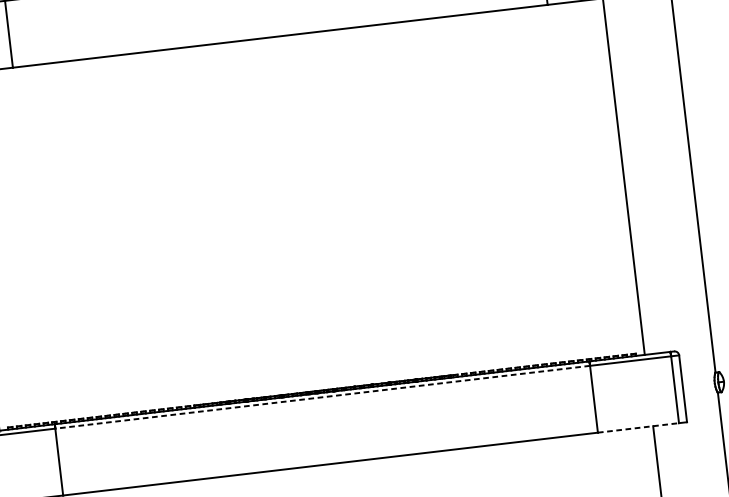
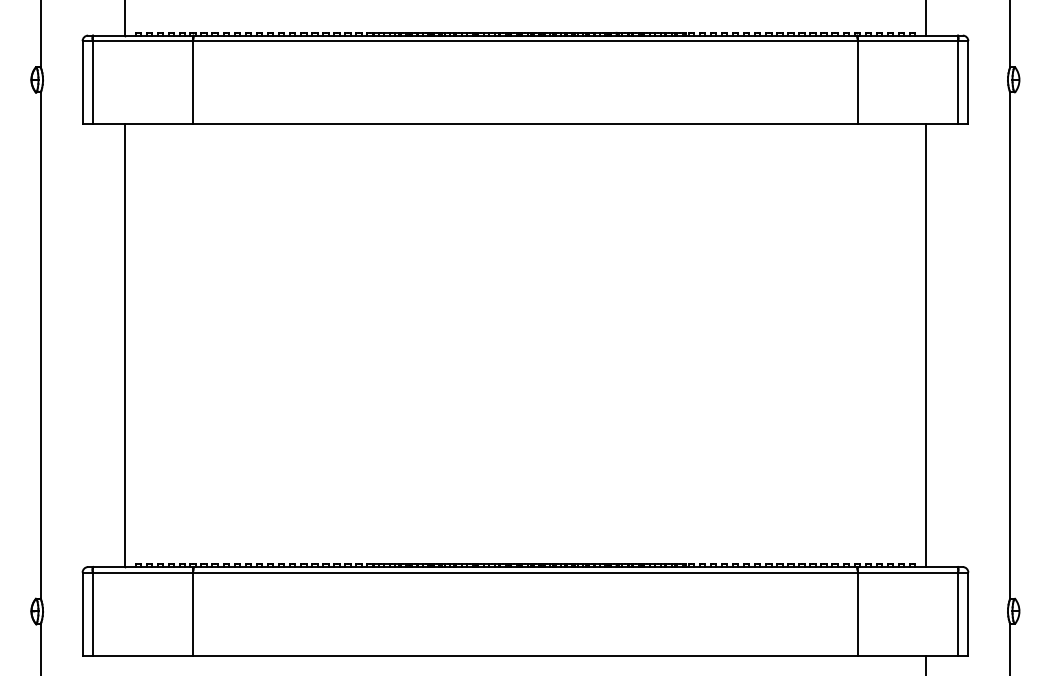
line: (321, 397) -> (524, 572), dashed -> solid
line: (638, 427) -> (908, 655), dashed -> solid

